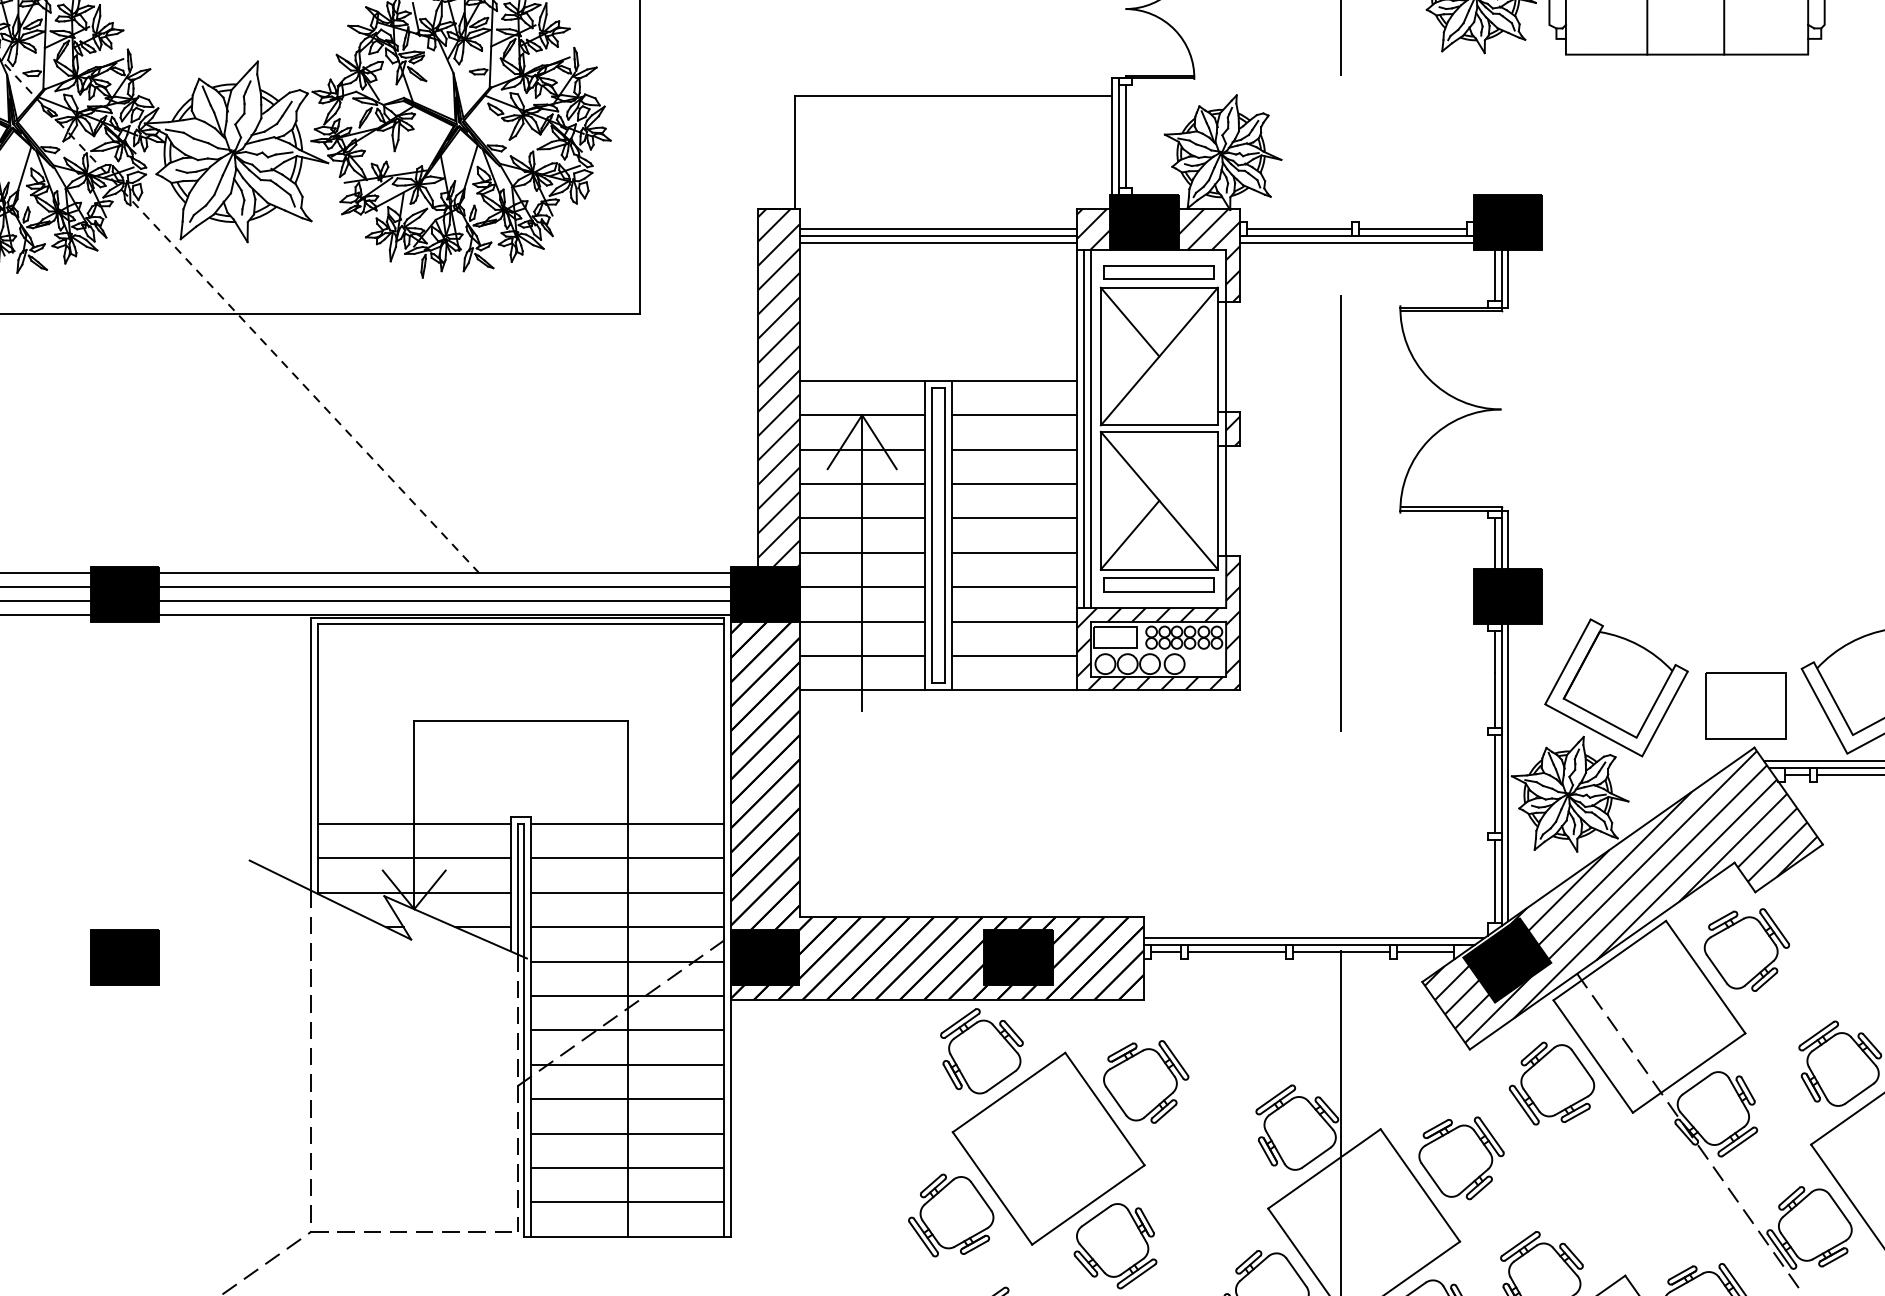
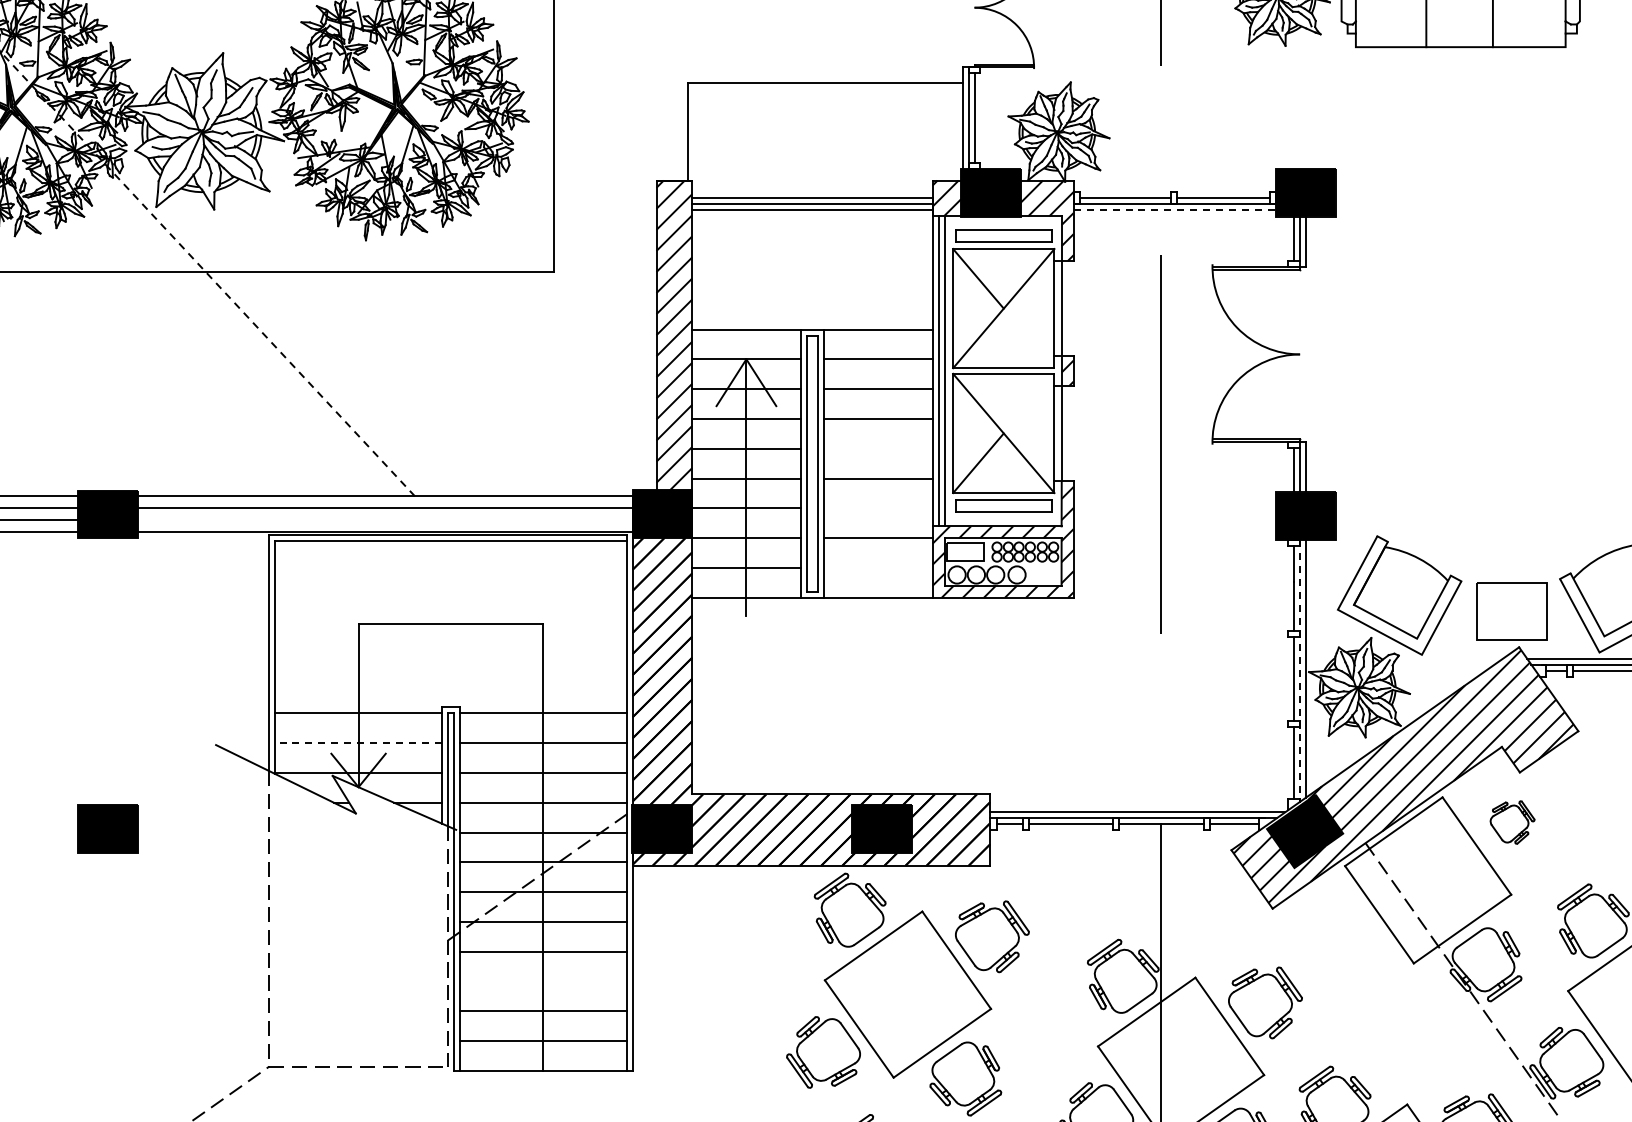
line: (1357, 243) -> (1175, 210), solid -> dashed
line: (1014, 518) -> (878, 448), removed
line: (1014, 587) -> (878, 508), removed
line: (444, 601) -> (384, 520), removed
line: (1014, 655) -> (878, 567), removed
line: (1502, 774) -> (1300, 670), solid -> dashed
line: (414, 858) -> (358, 743), solid -> dashed
part: (1746, 949) -> (1512, 822), size x0.6
part: (1551, 1083) -> (1343, 938), removed
line: (626, 1133) -> (542, 981), removed

